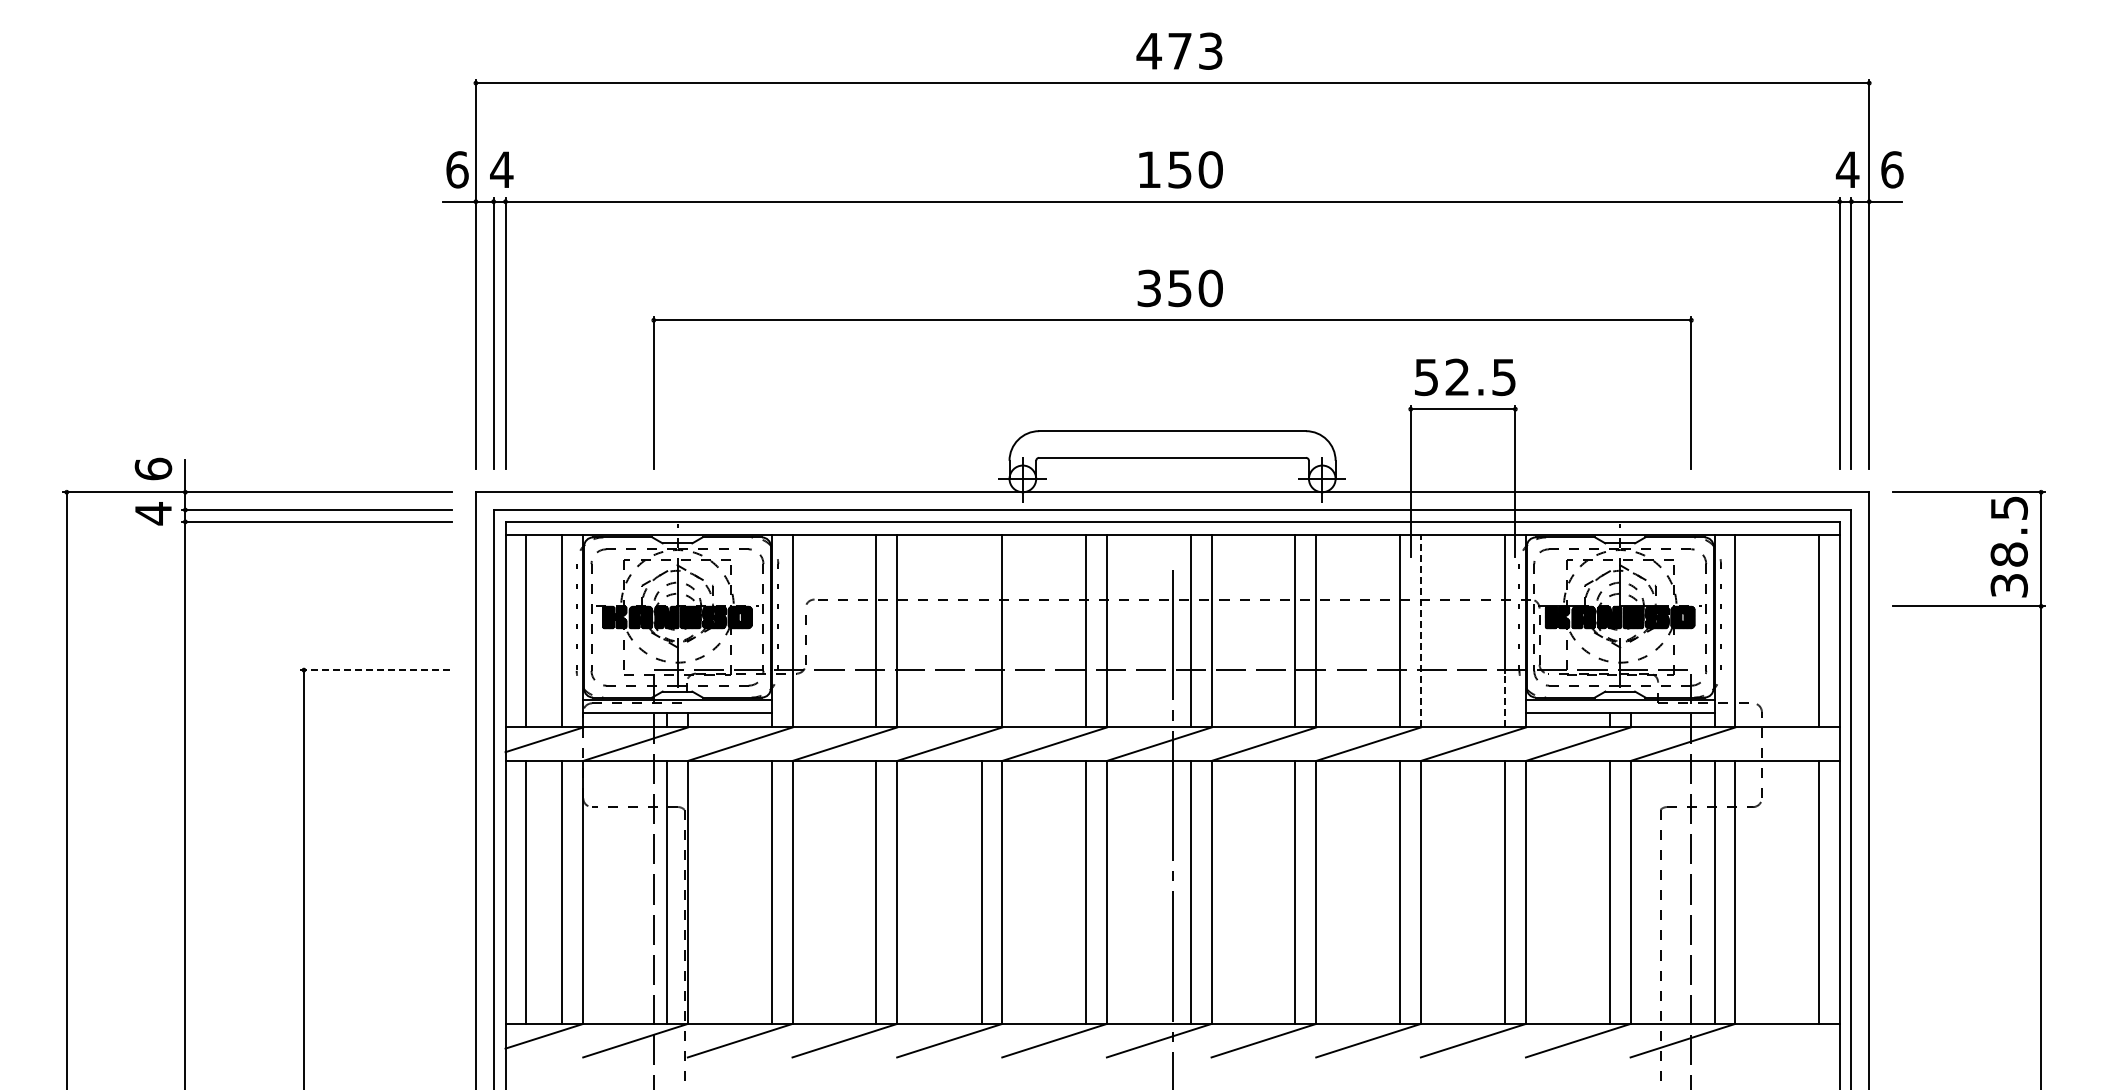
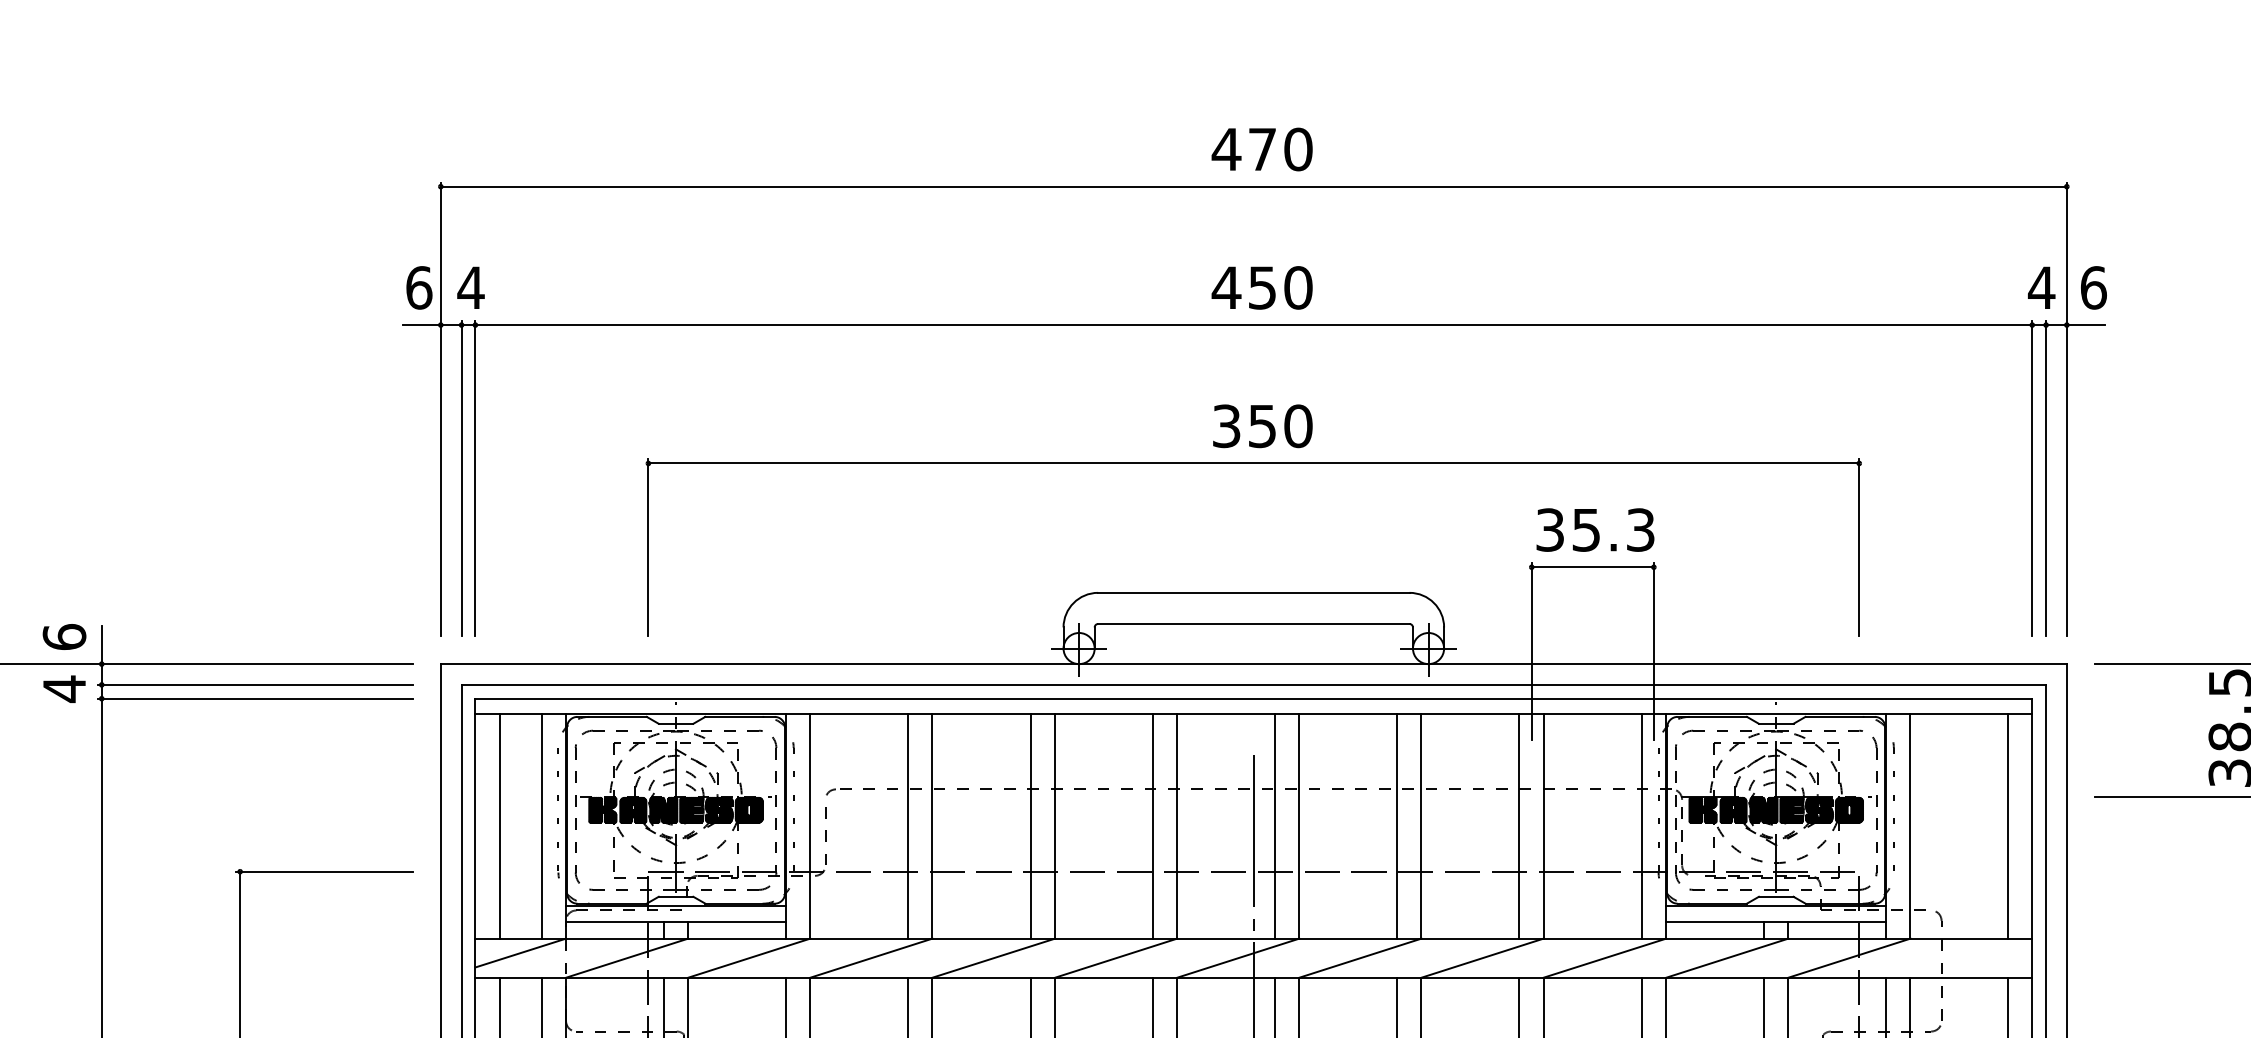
text: (1210, 50) -> (1298, 148), 473 -> 470
text: (1148, 169) -> (1225, 287), 150 -> 450
text: (1465, 377) -> (1595, 530), 52.5 -> 35.3
line: (1420, 630) -> (1543, 825), dashed -> solid
line: (981, 631) -> (1030, 826), added
line: (376, 670) -> (324, 872), dashed -> solid
line: (1505, 699) -> (1642, 906), dashed -> solid

